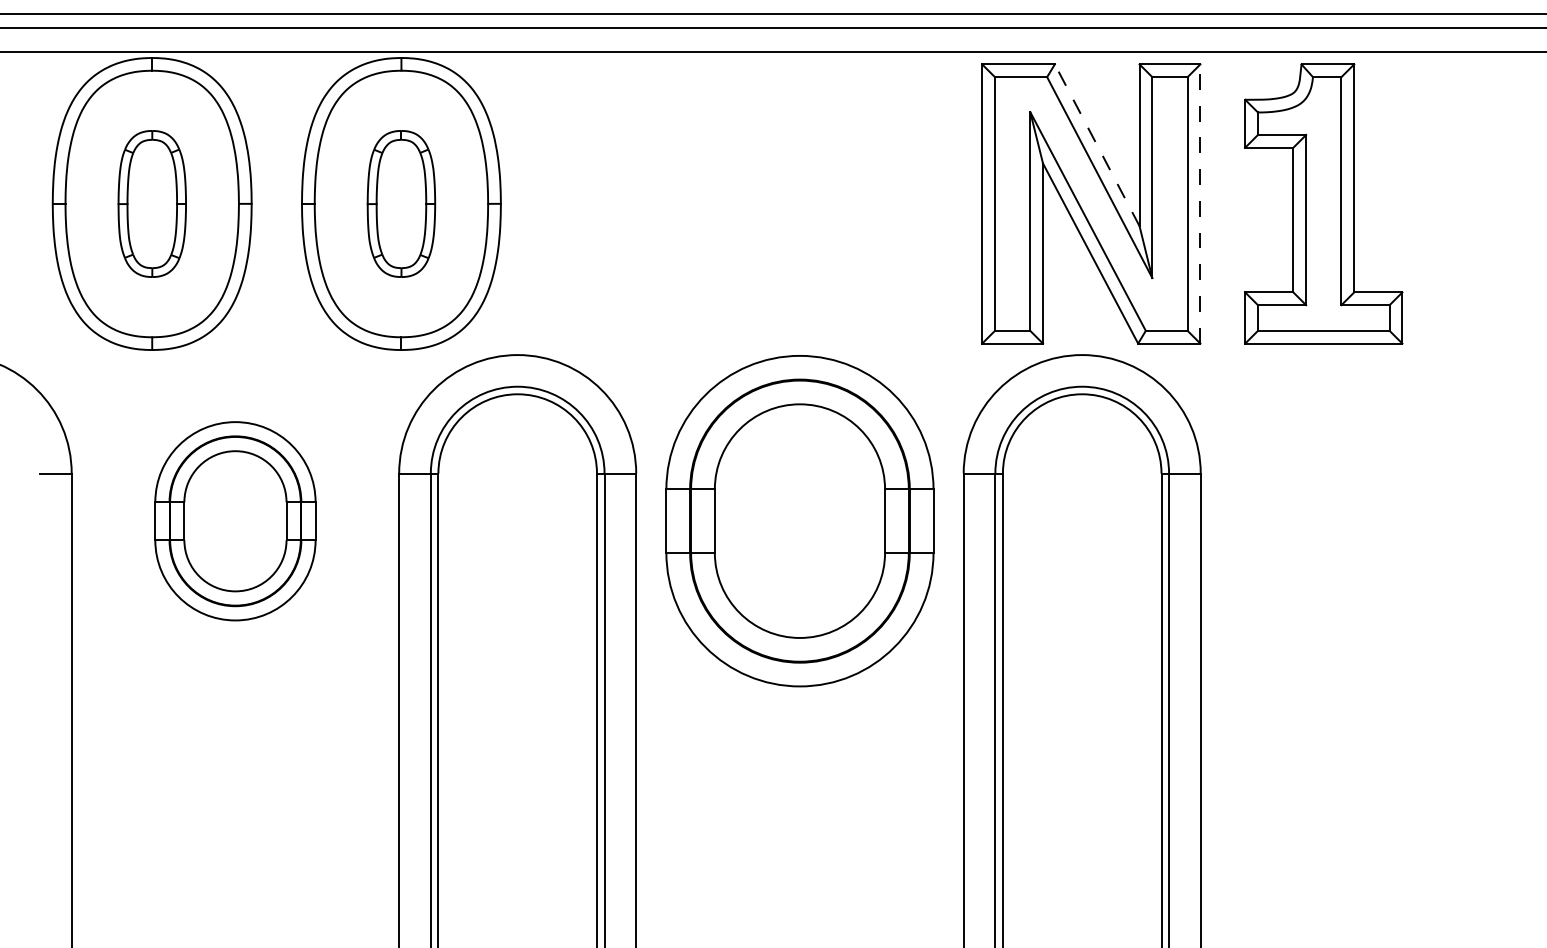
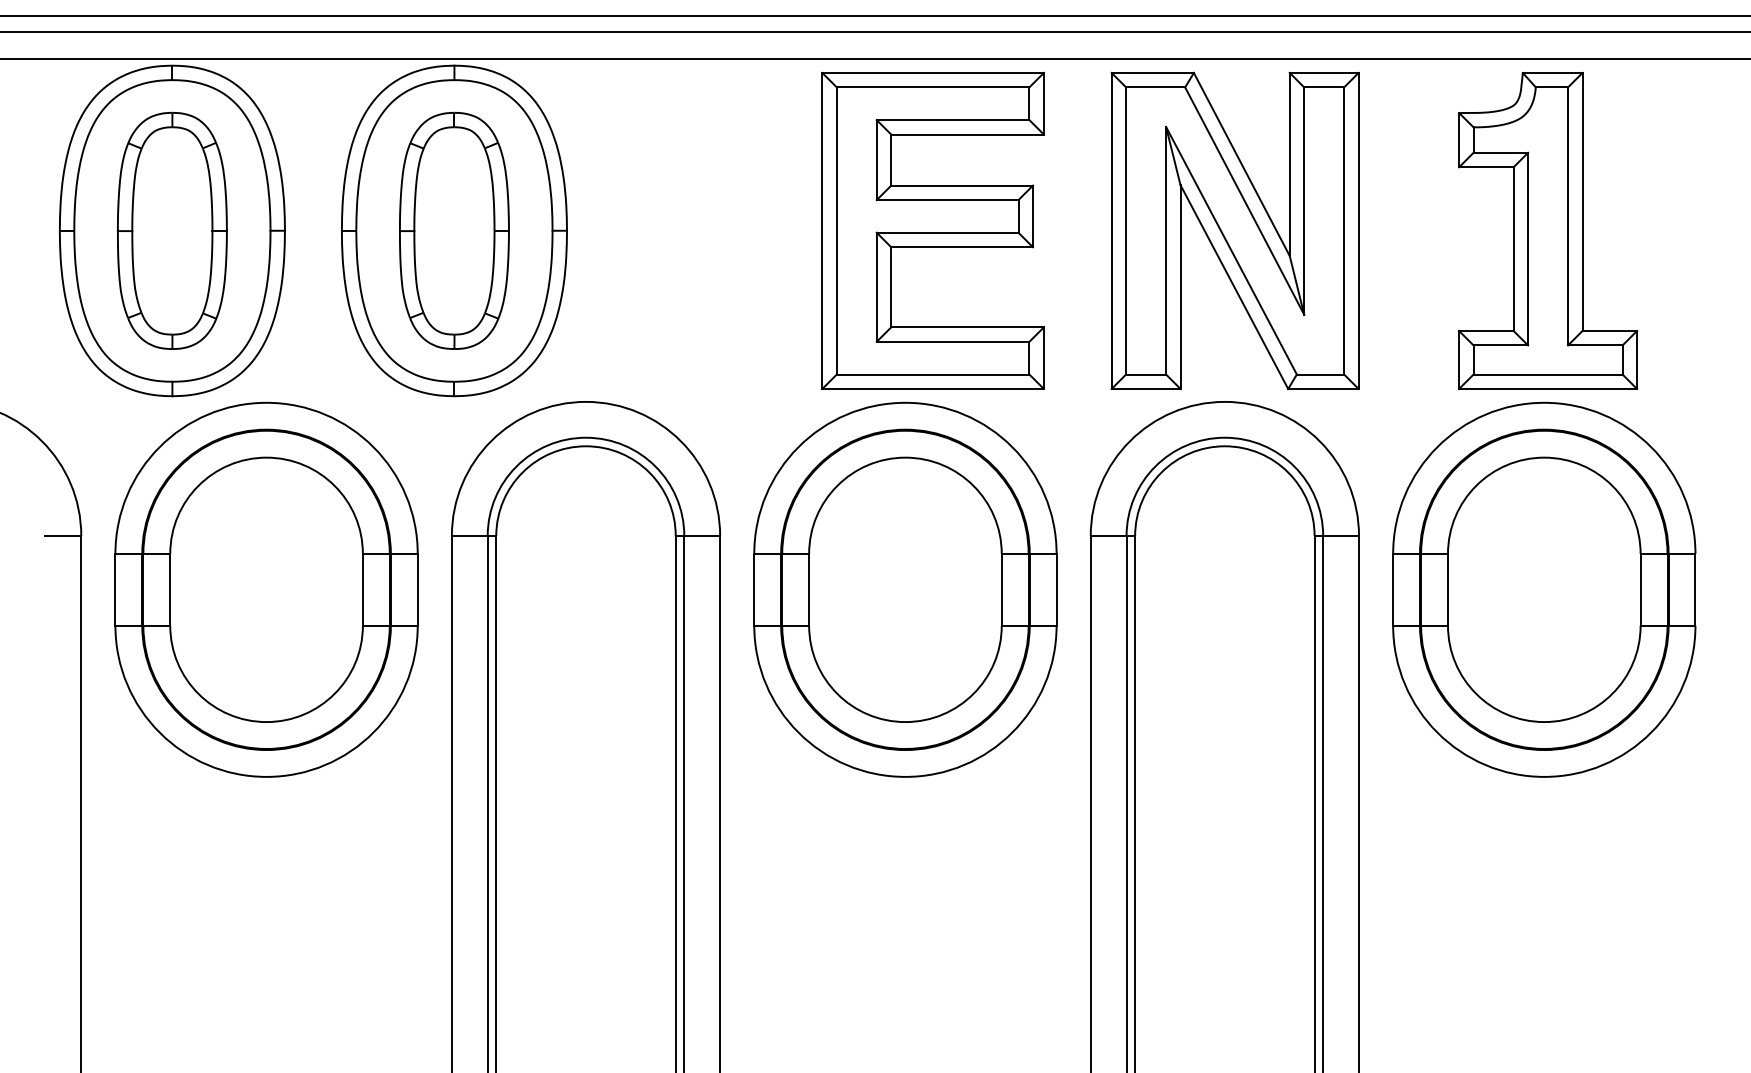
line: (1096, 144) -> (1241, 163), dashed -> solid
part: (152, 203) -> (172, 230), size x1.43
part: (401, 203) -> (454, 230), size x1.43
part: (824, 203) -> (933, 230), added
part: (1323, 203) -> (1547, 230), moved
line: (1200, 204) -> (1358, 231), dashed -> solid
part: (235, 521) -> (266, 590), size x1.67
part: (1364, 521) -> (1544, 590), added

